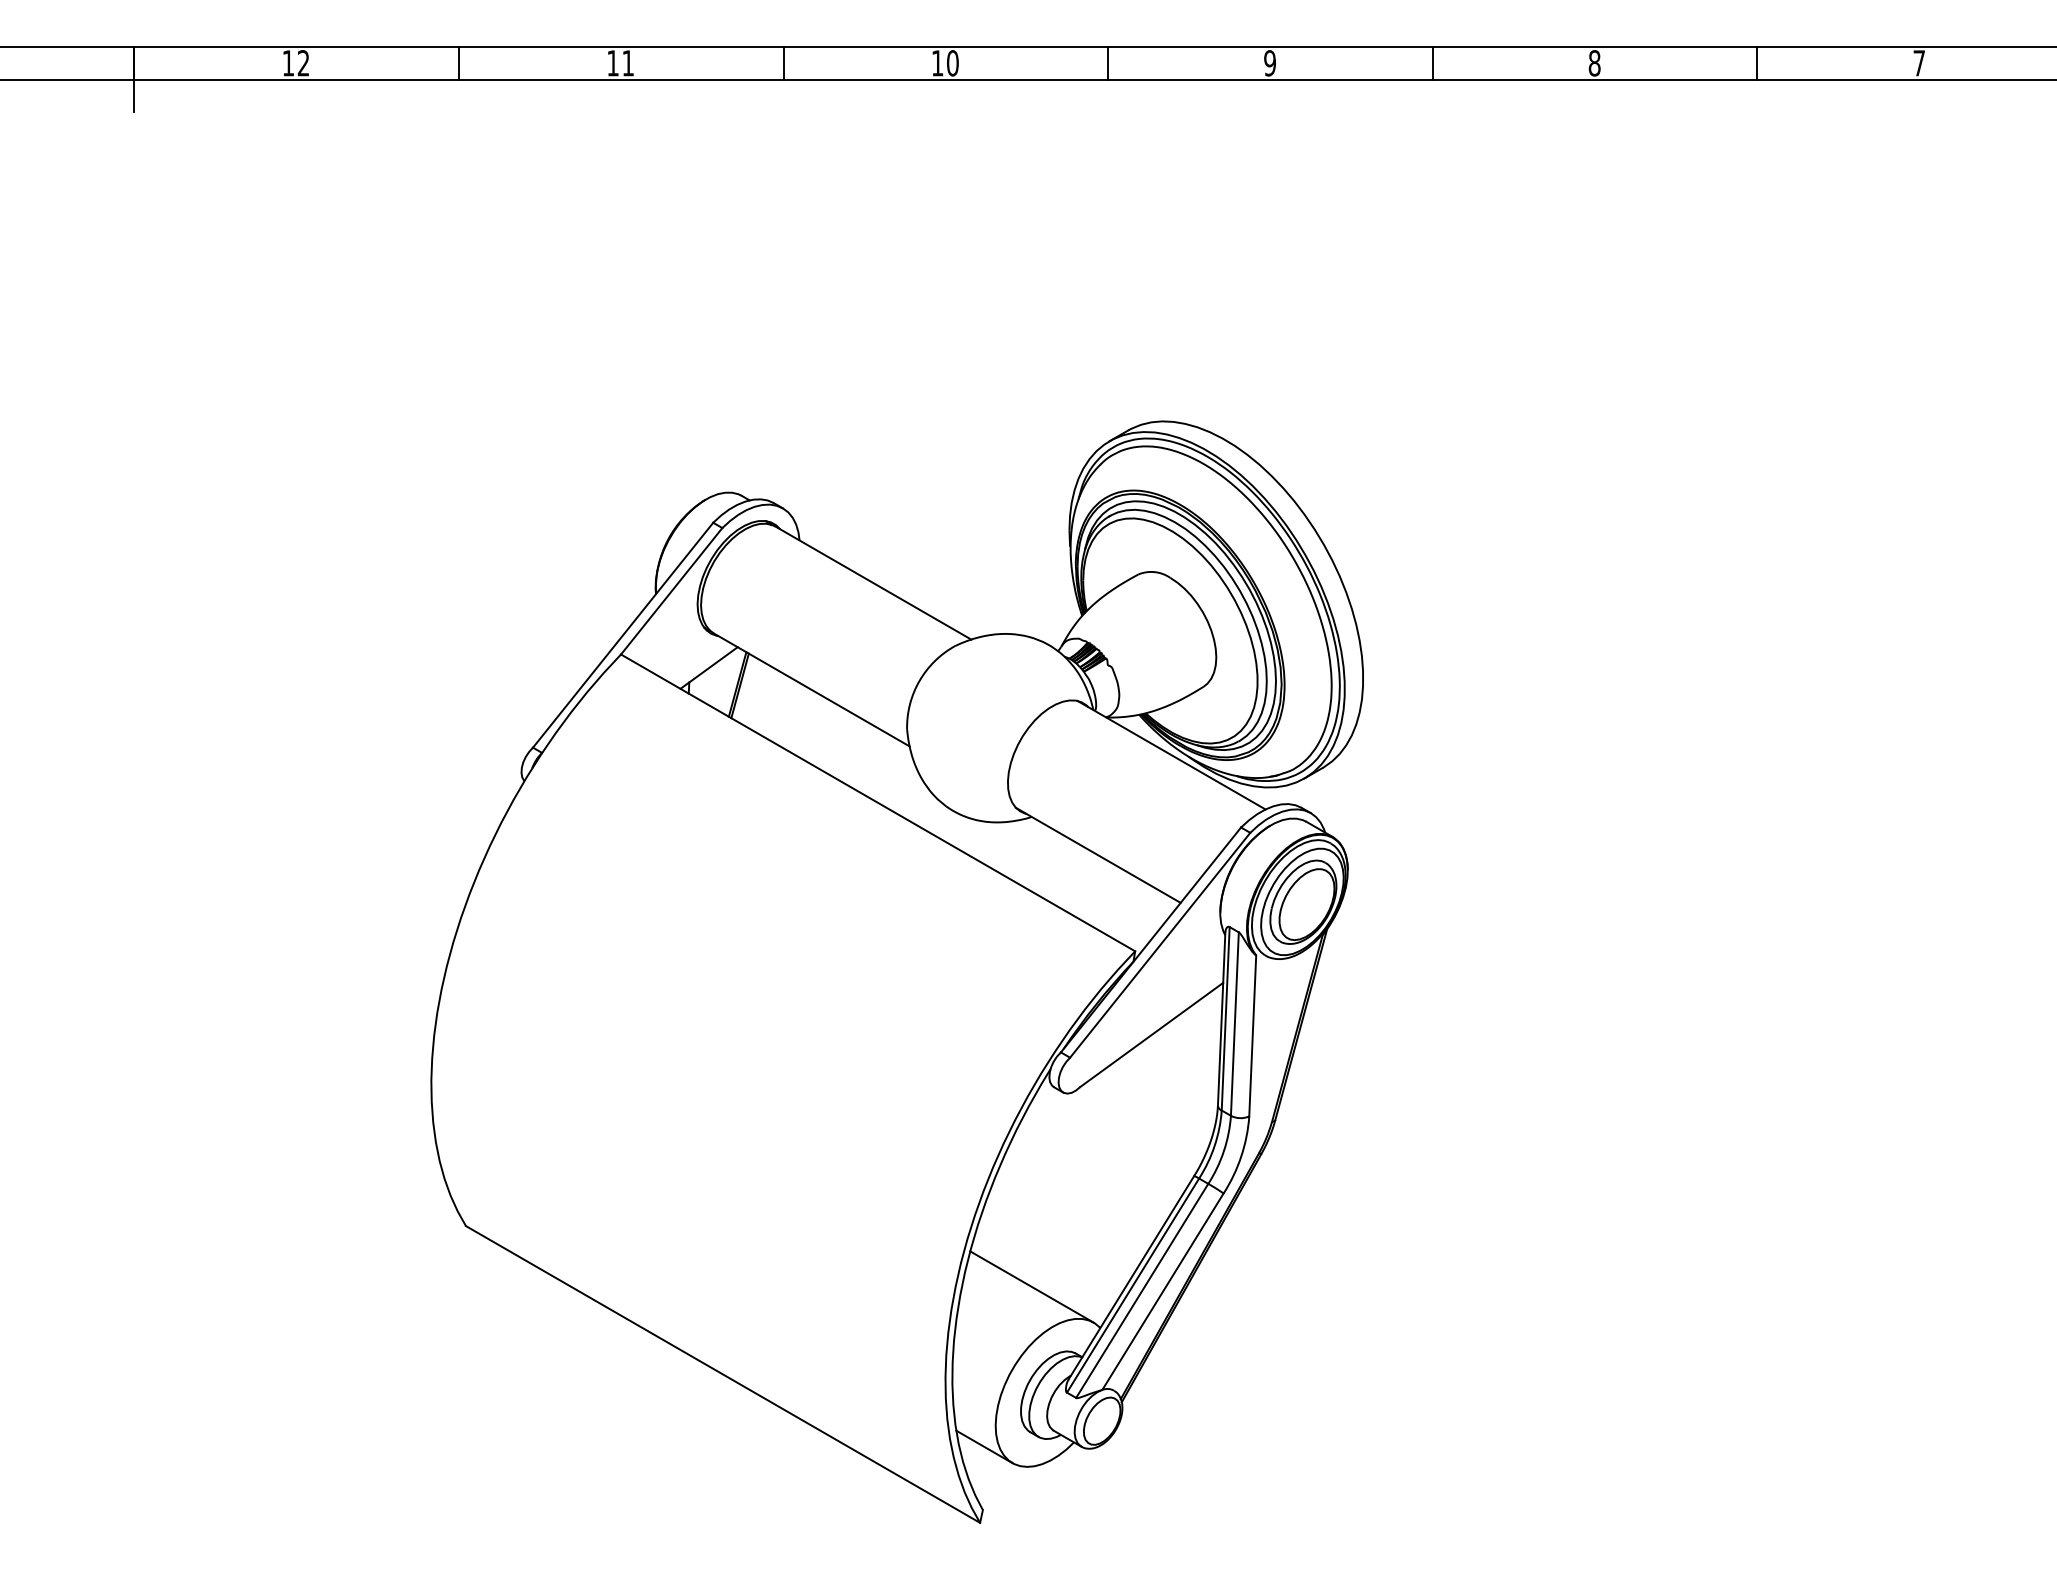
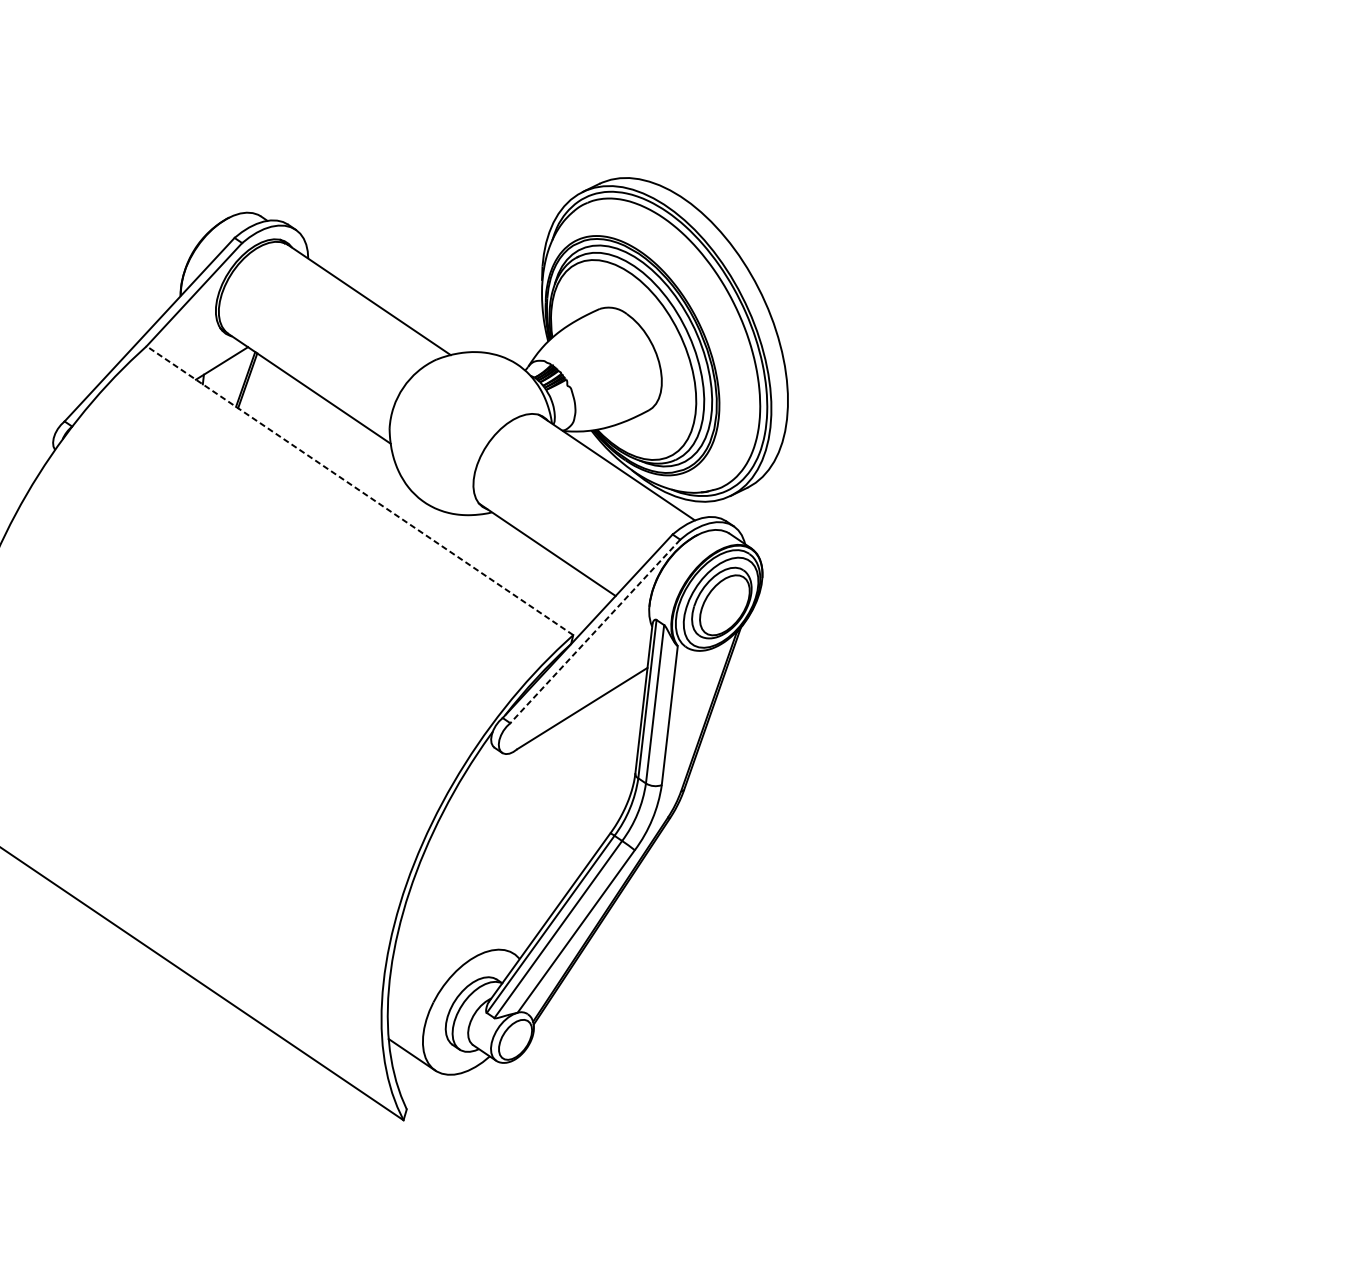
line: (878, 802) -> (360, 490), solid -> dashed
line: (1159, 945) -> (594, 631), solid -> dashed
line: (1031, 1286) -> (462, 918), removed

